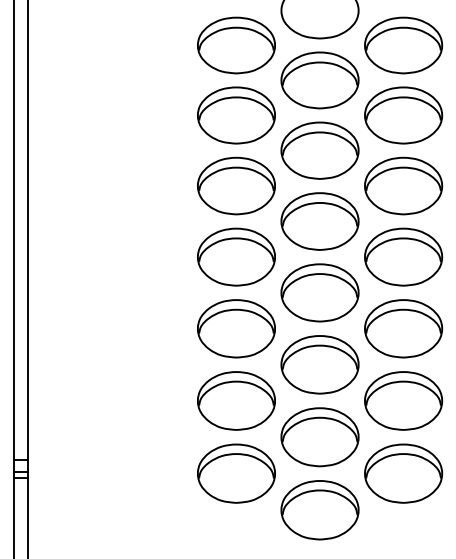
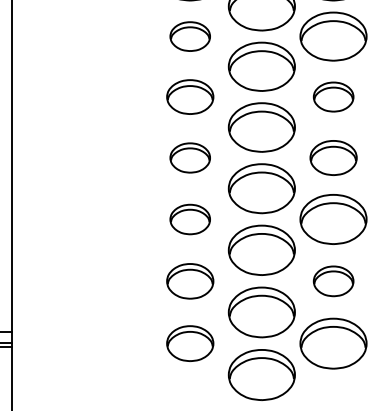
part: (236, 115) -> (190, 36), size x0.6
part: (236, 185) -> (190, 96), size x0.7
part: (403, 185) -> (333, 96), size x0.6
part: (236, 256) -> (190, 157), size x0.6
part: (403, 256) -> (333, 157), size x0.7
part: (236, 328) -> (190, 219), size x0.6
part: (236, 400) -> (190, 280), size x0.7
part: (403, 400) -> (333, 280), size x0.6
part: (236, 473) -> (190, 343), size x0.7

